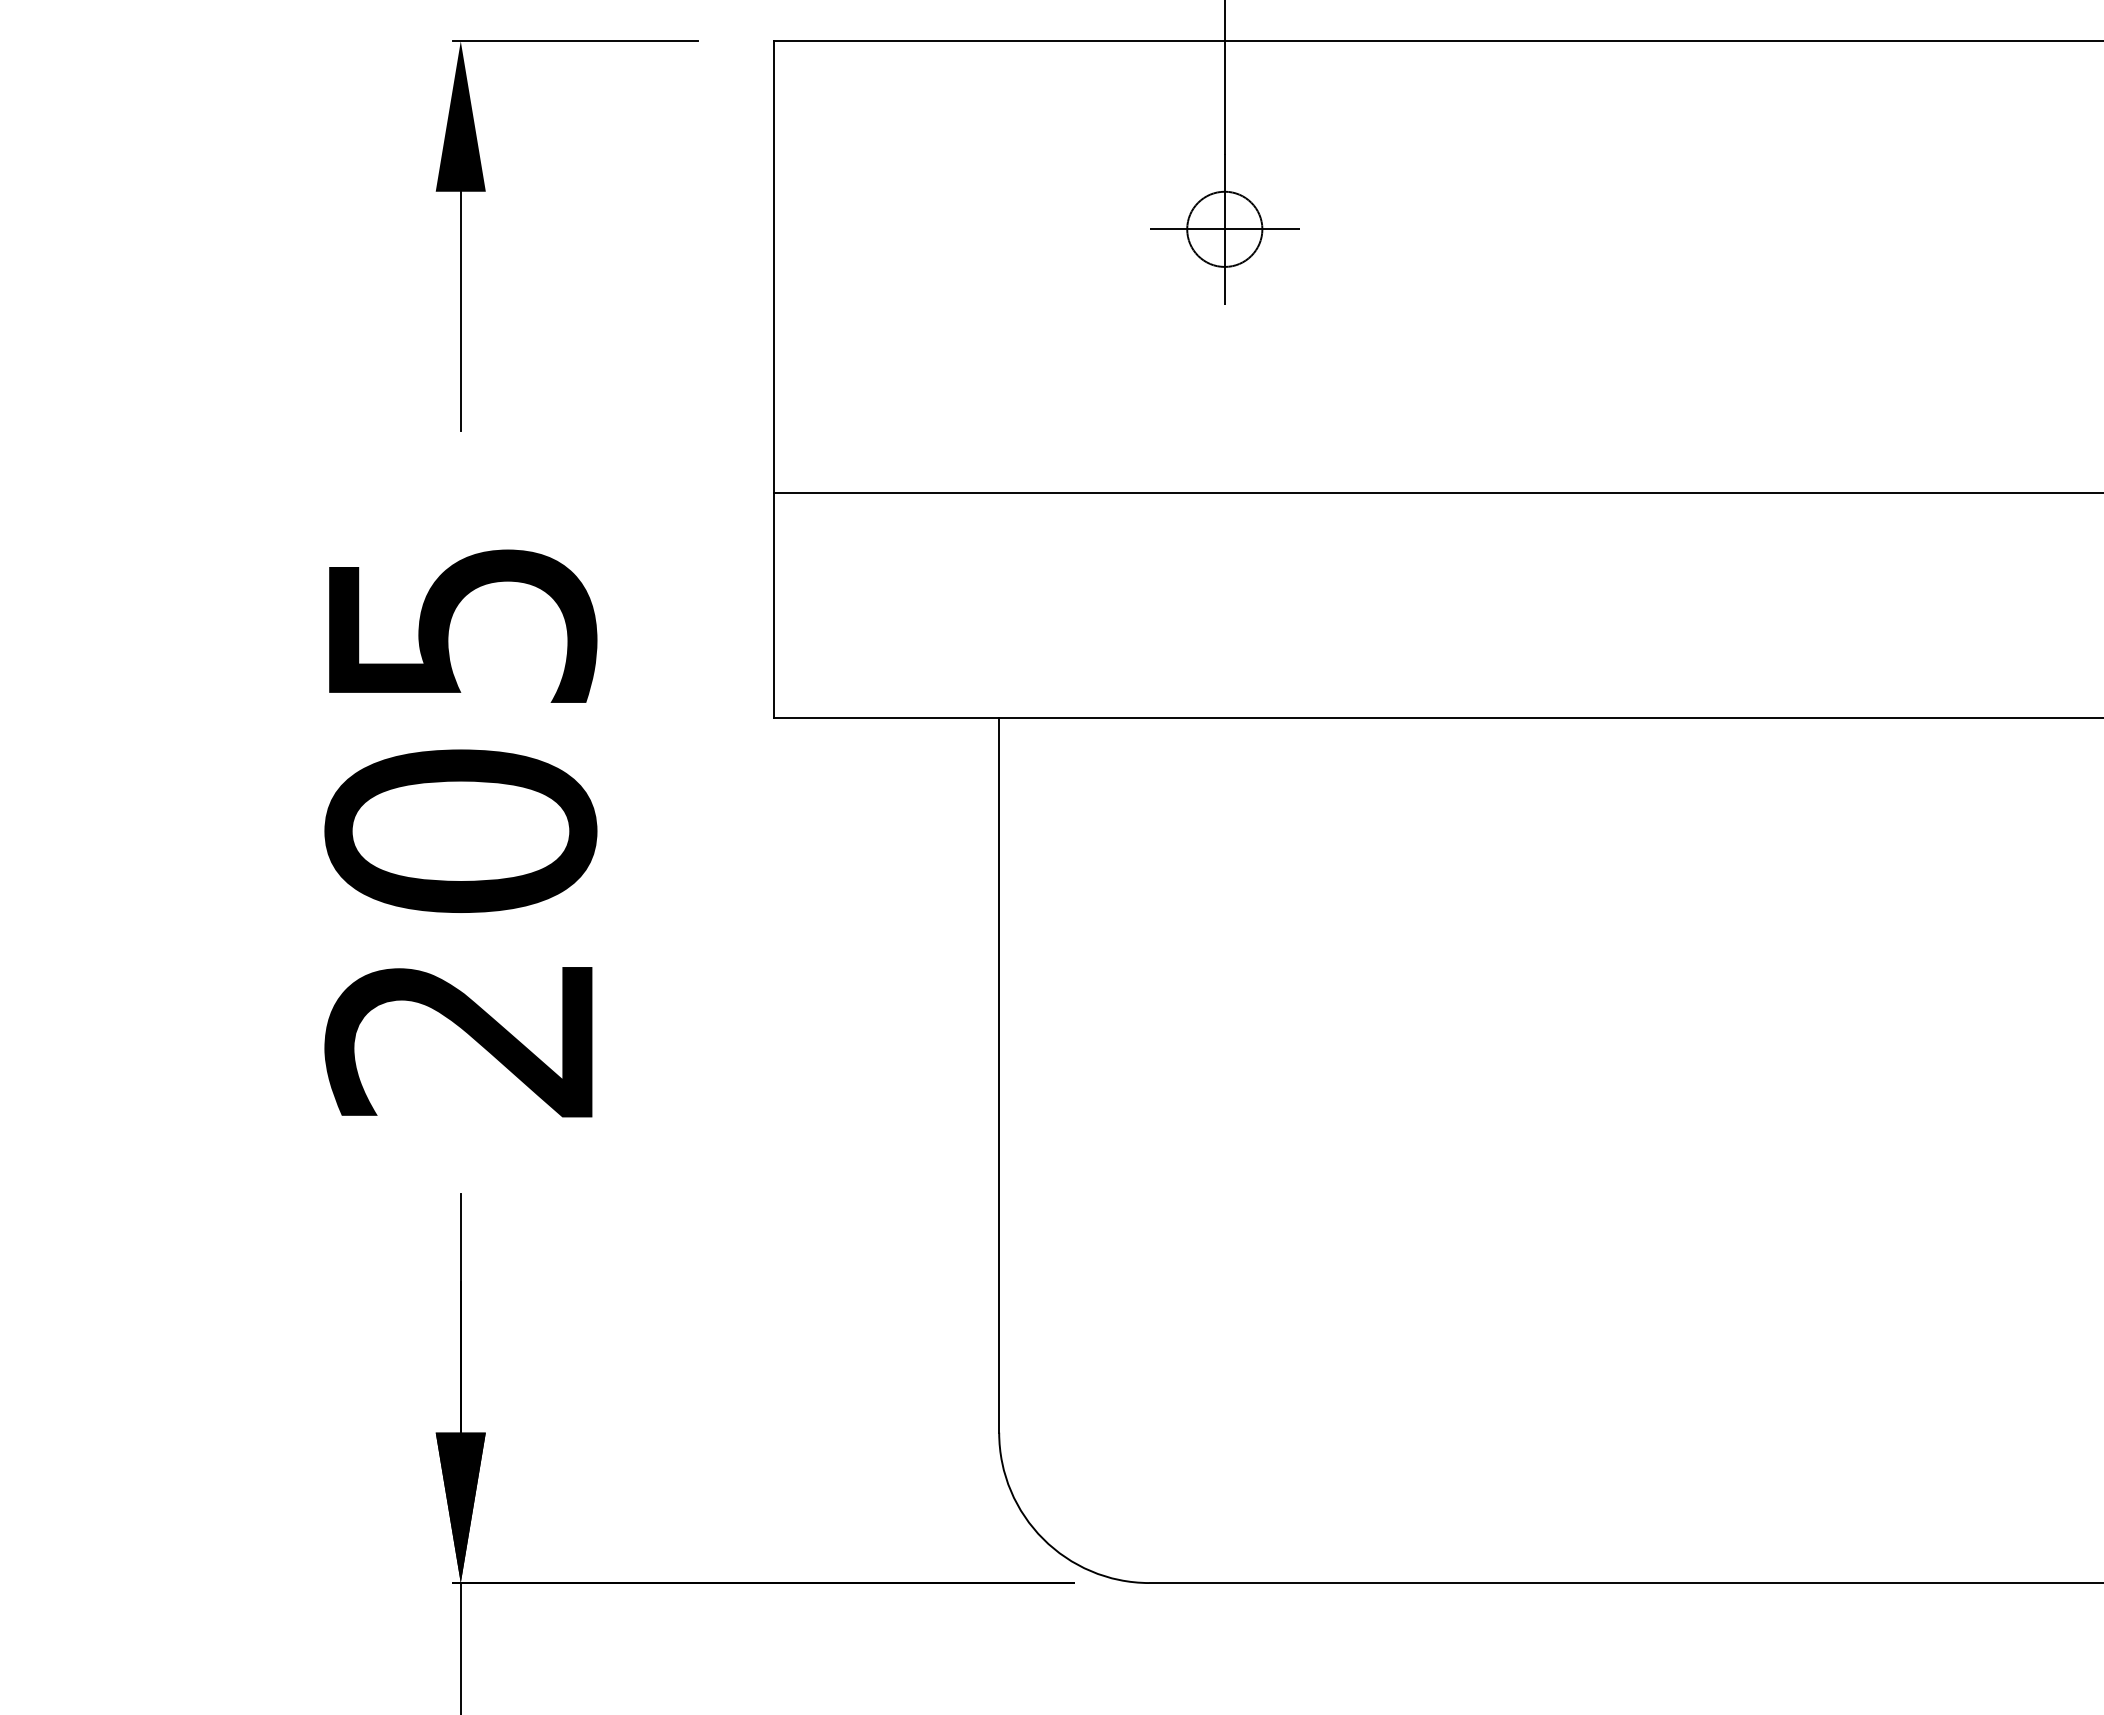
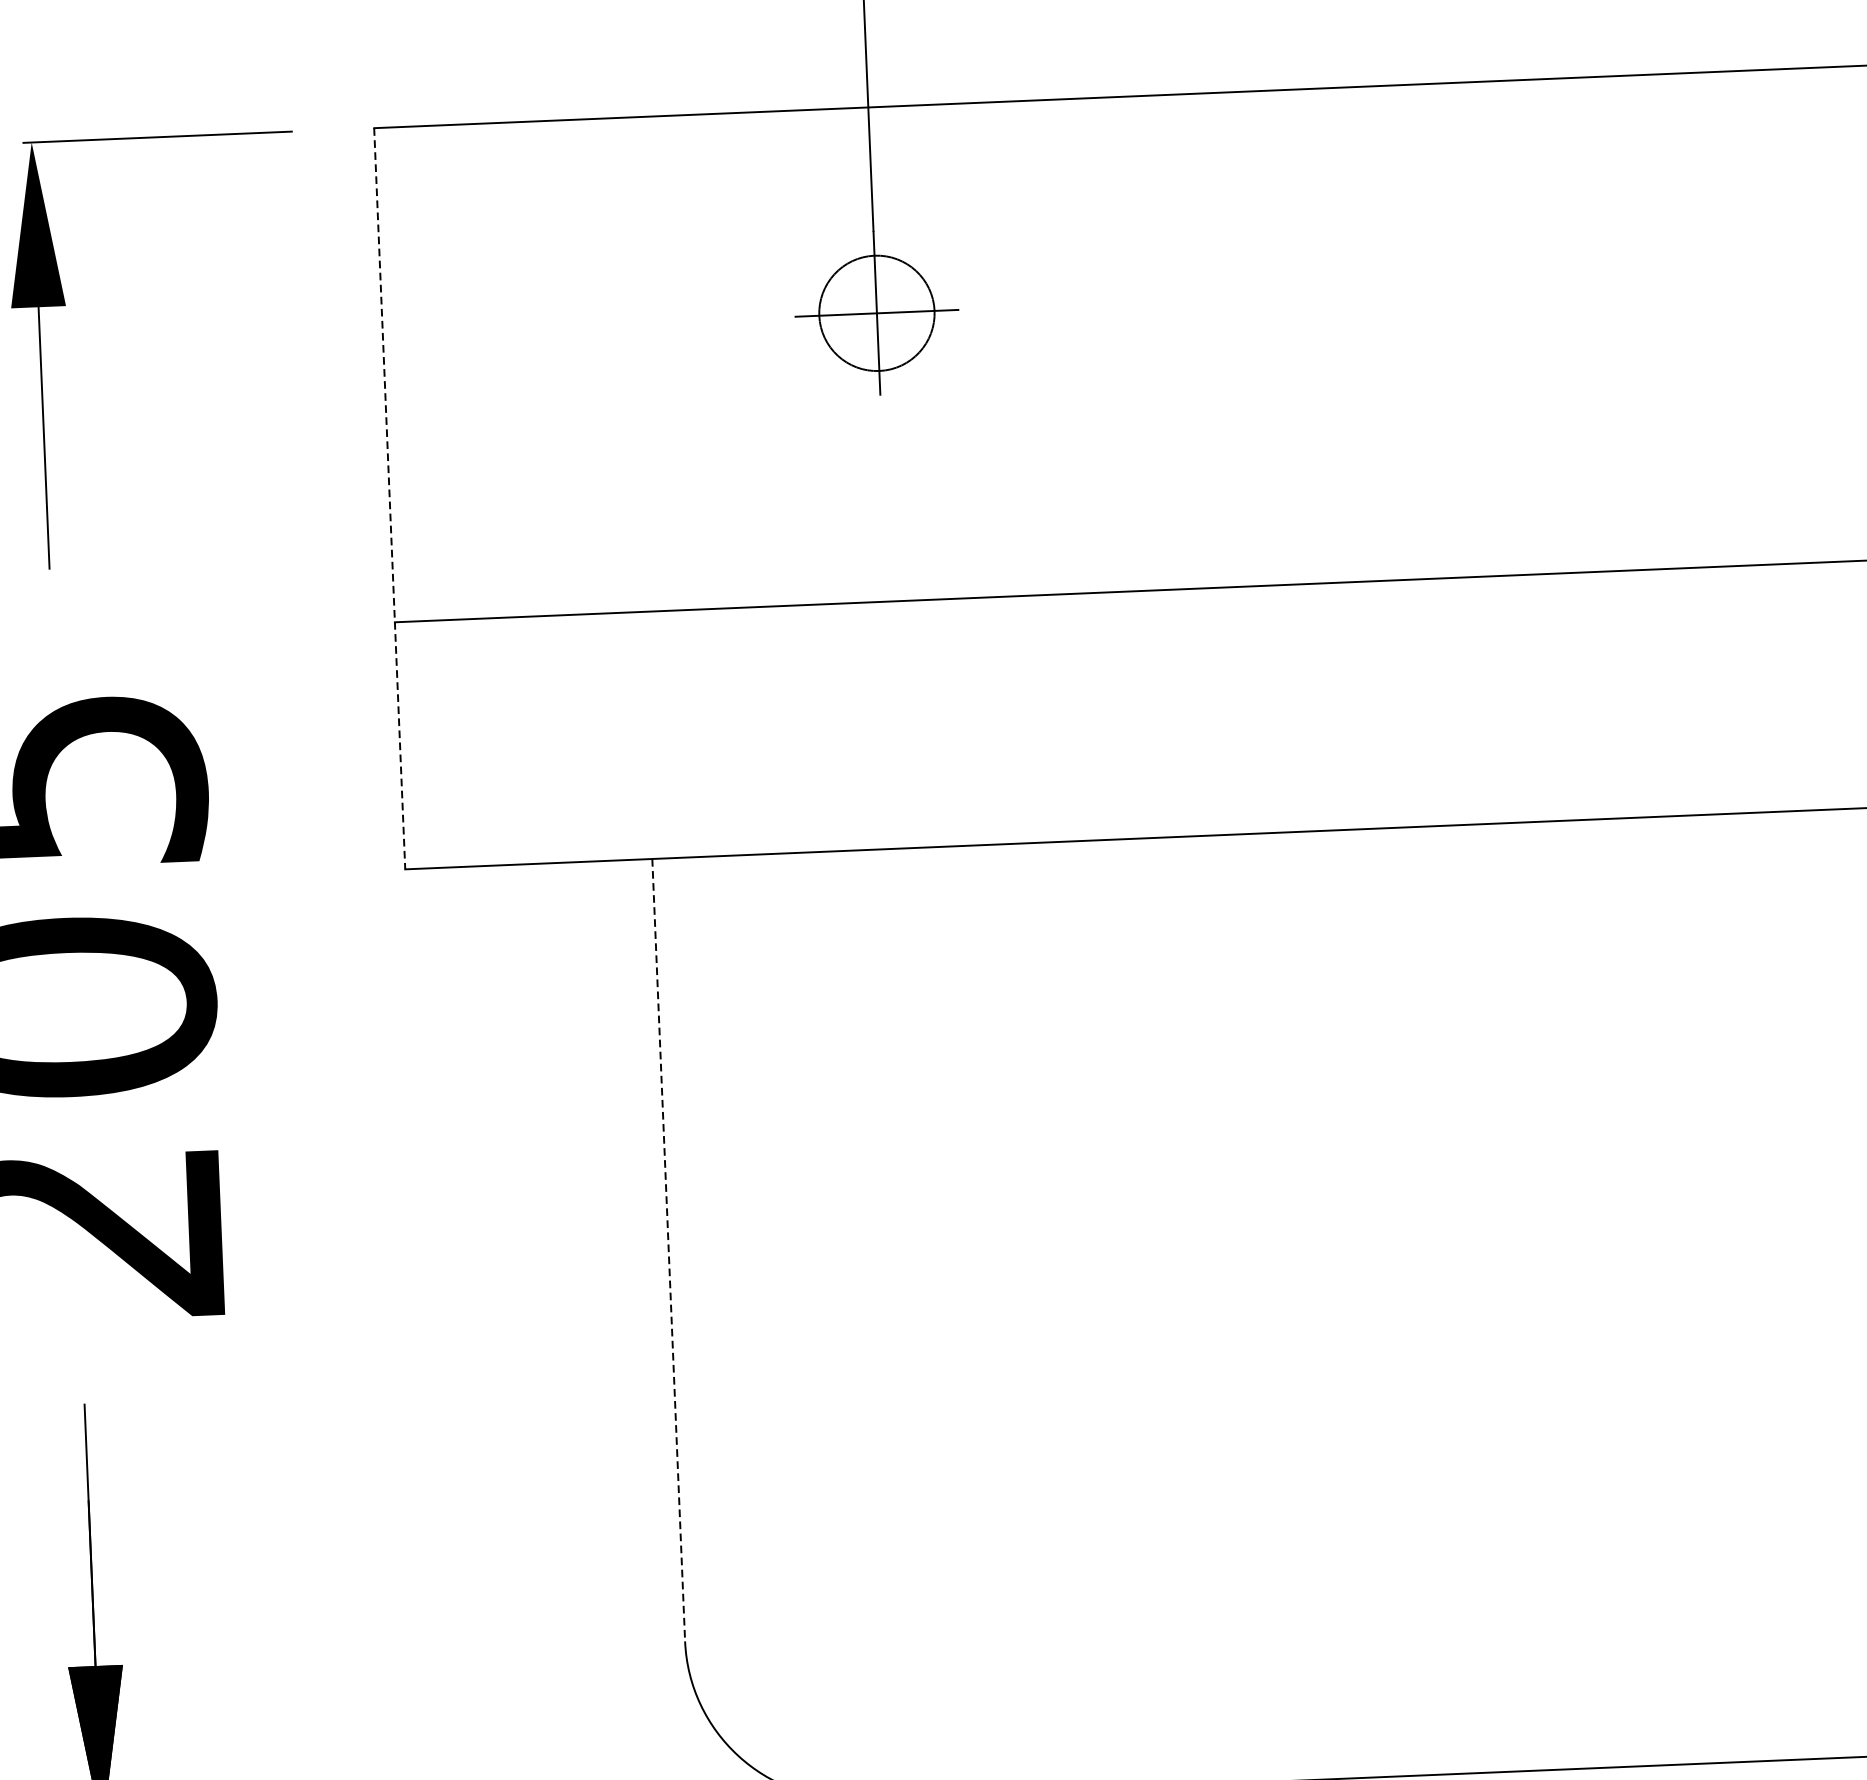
circle: (1224, 228) -> (876, 312), size x1.4
line: (773, 380) -> (389, 499), solid -> dashed
line: (999, 1075) -> (669, 1250), solid -> dashed

